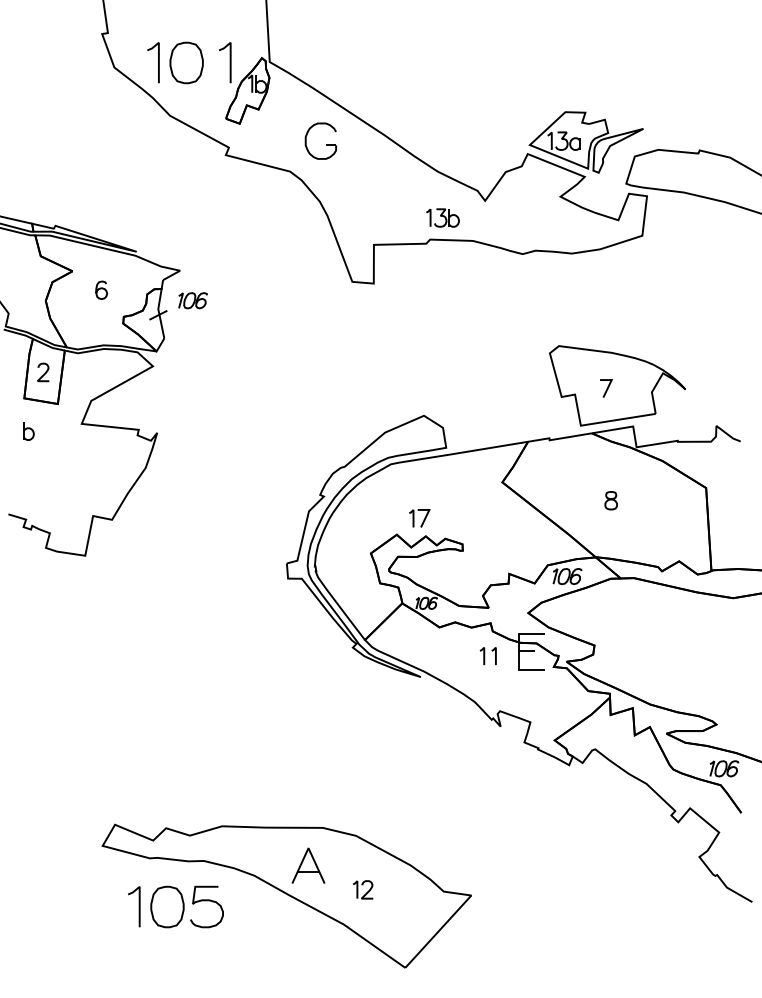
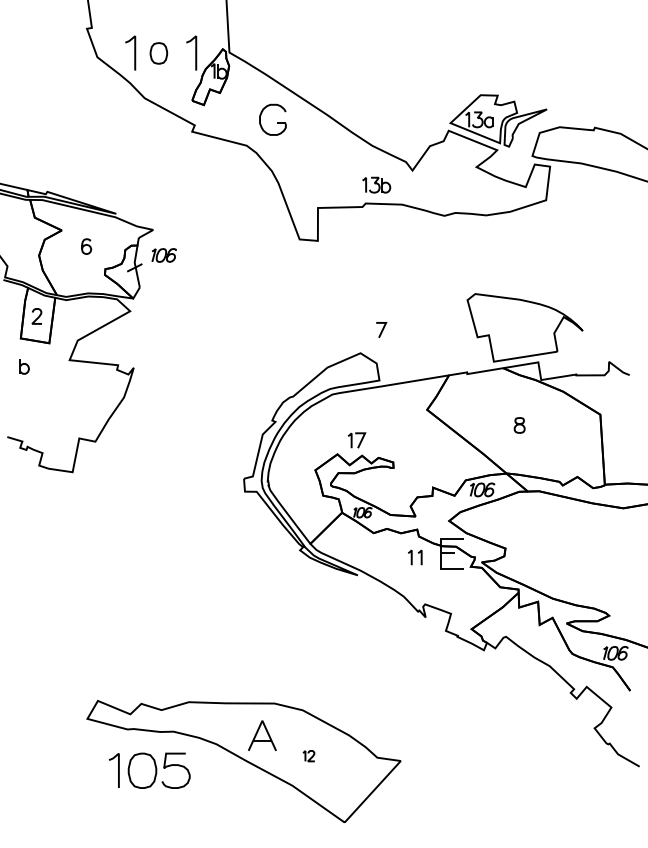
part: (186, 63) -> (158, 53), size x0.6
line: (607, 387) -> (382, 329), moved
part: (362, 889) -> (308, 755), size x0.7

